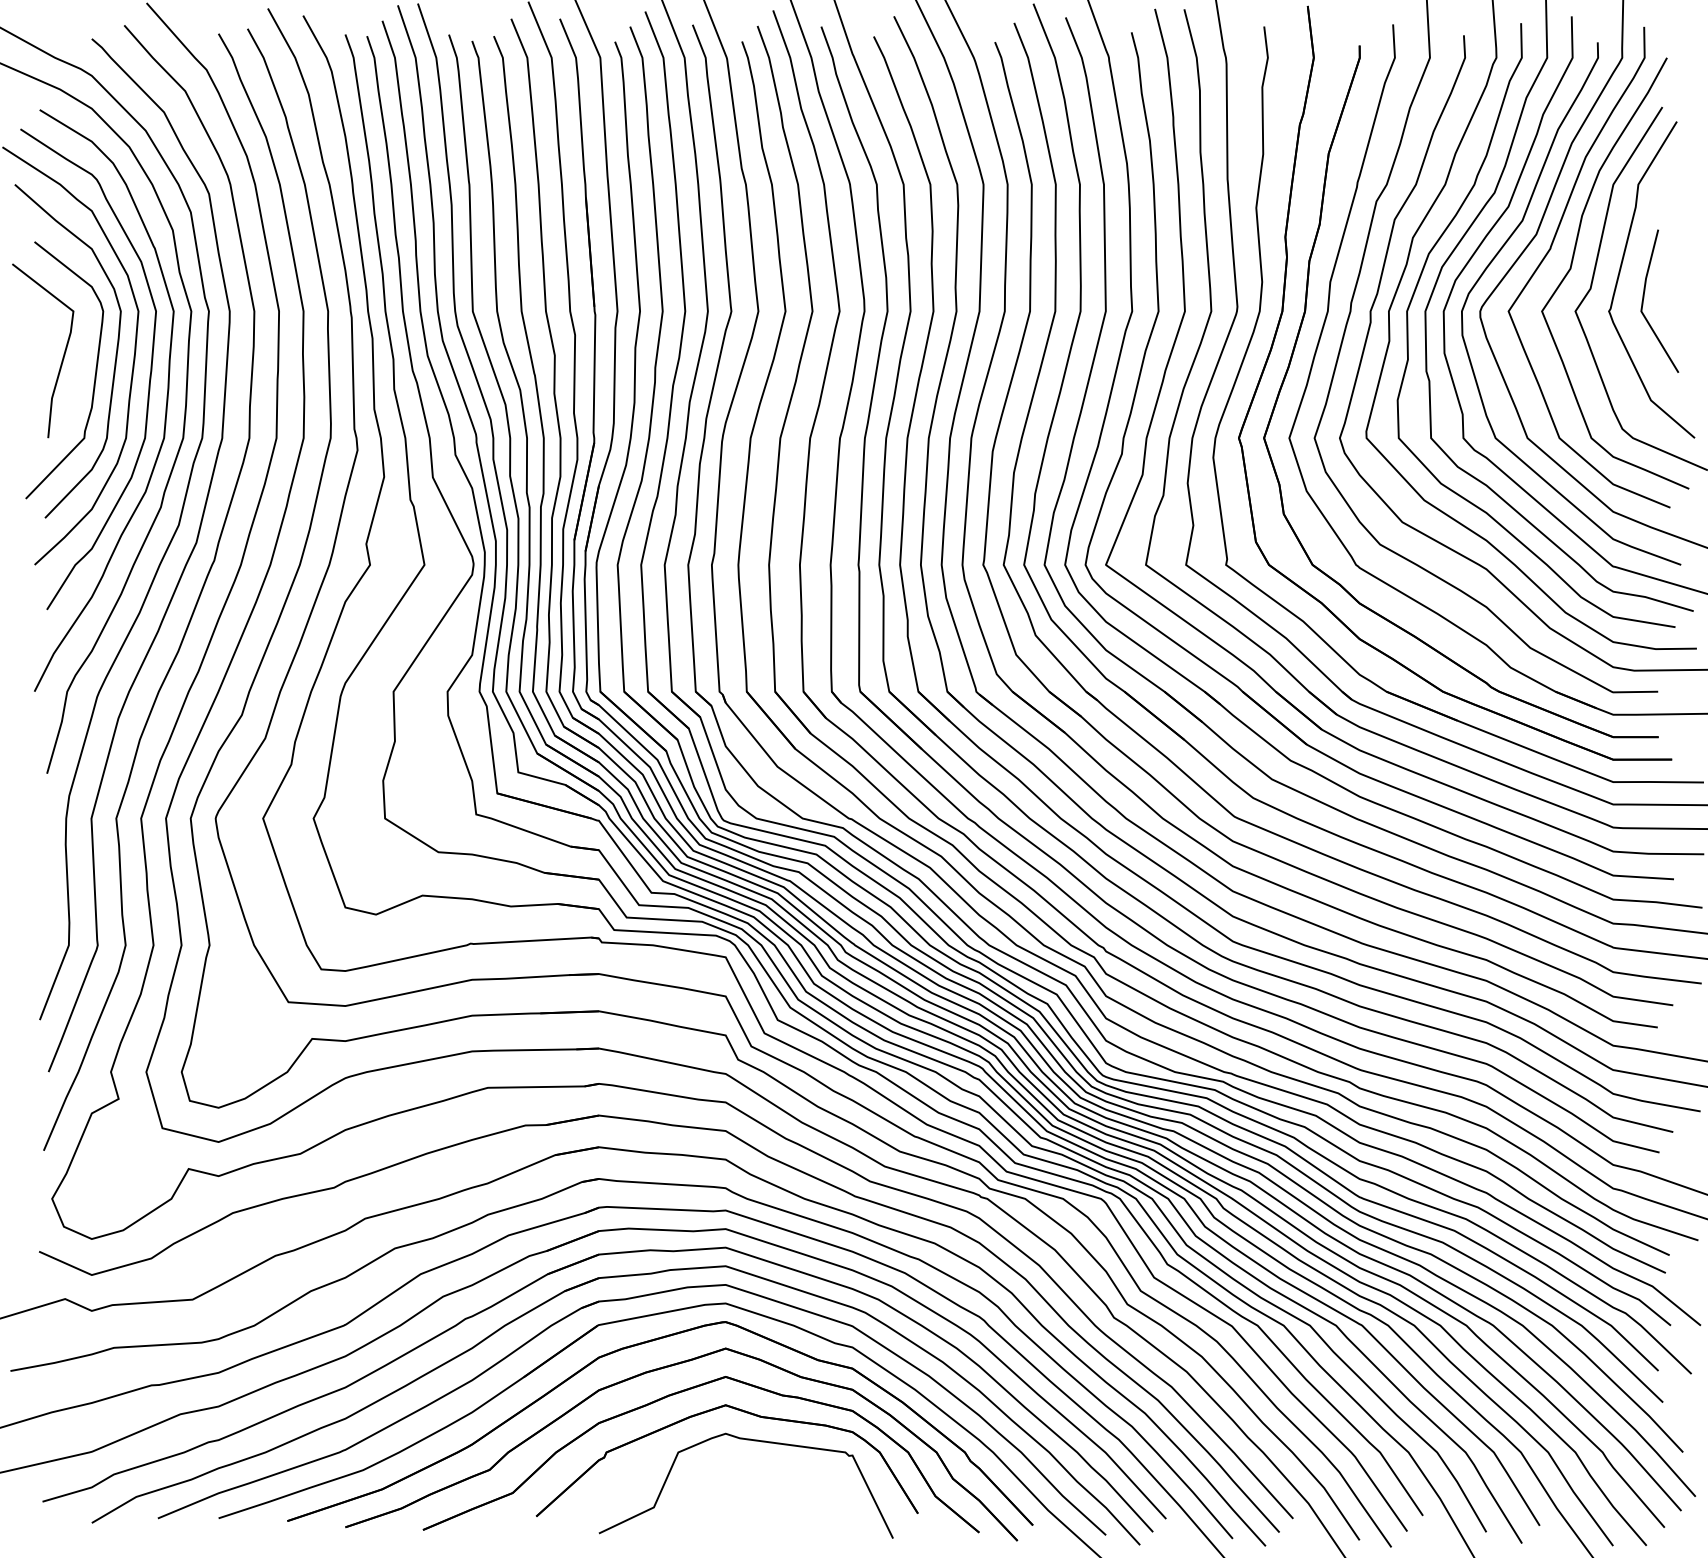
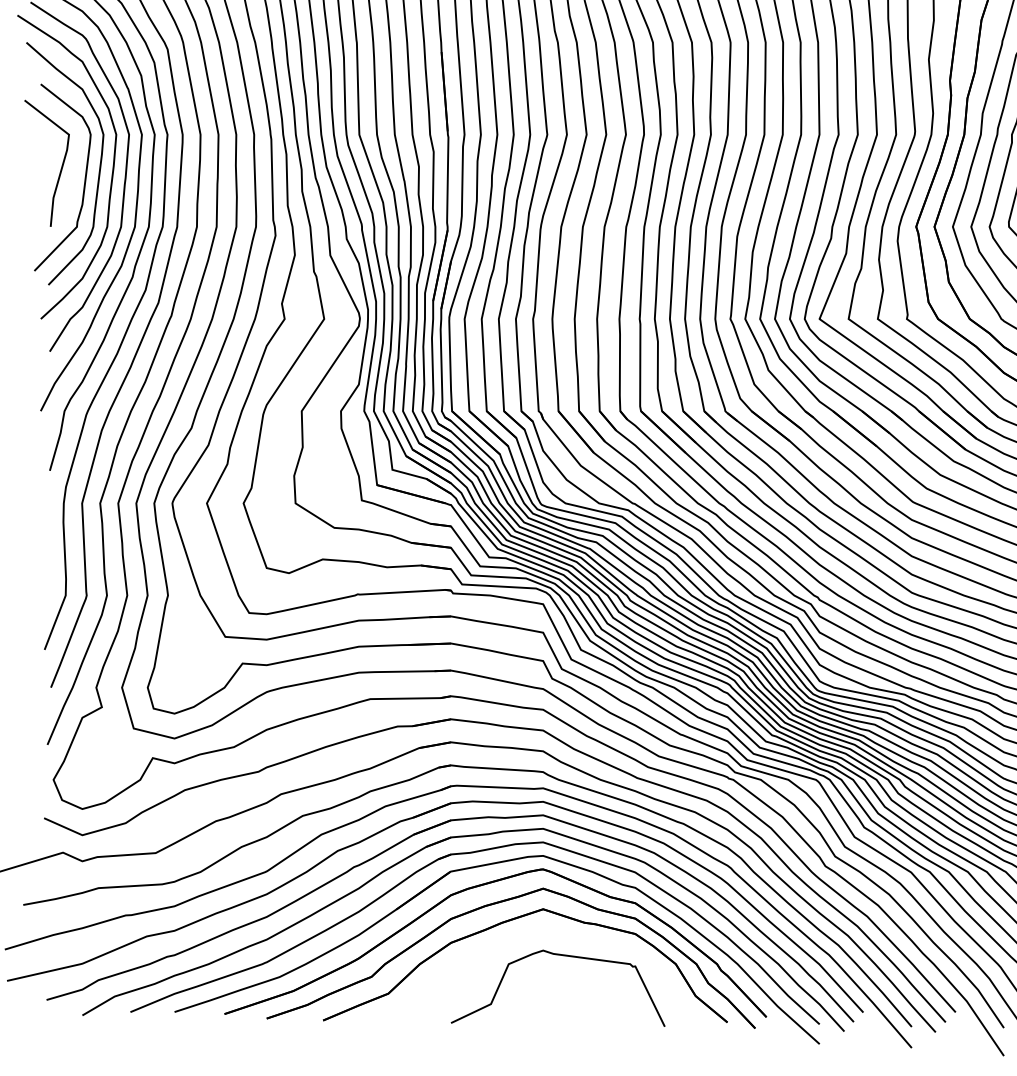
part: (743, 1412) -> (556, 935), removed

